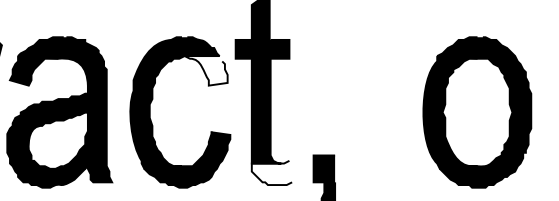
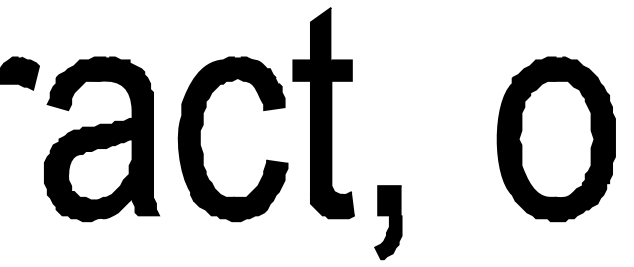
fill: (205, 70) -> (260, 93), added
fill: (271, 172) -> (332, 204), added

